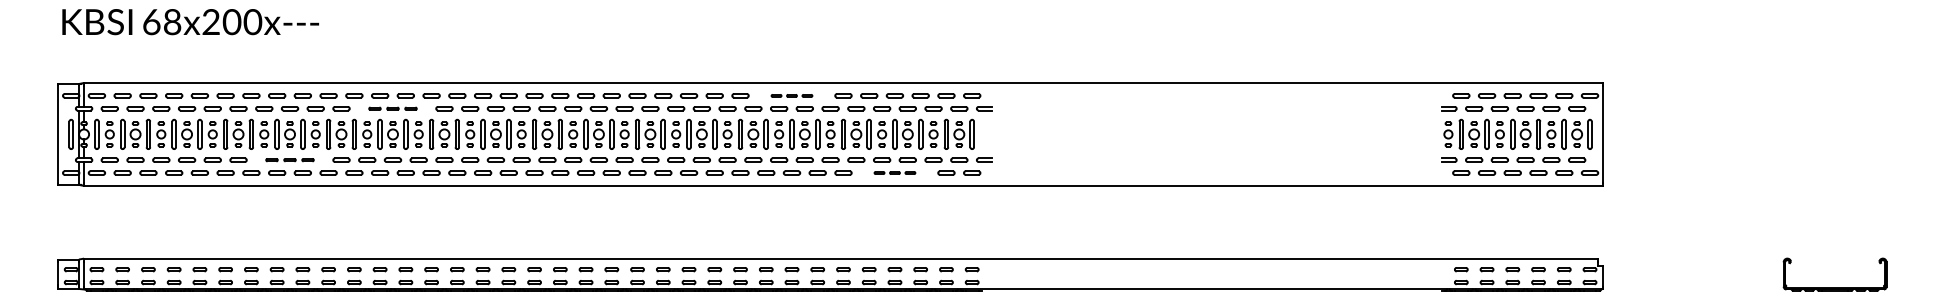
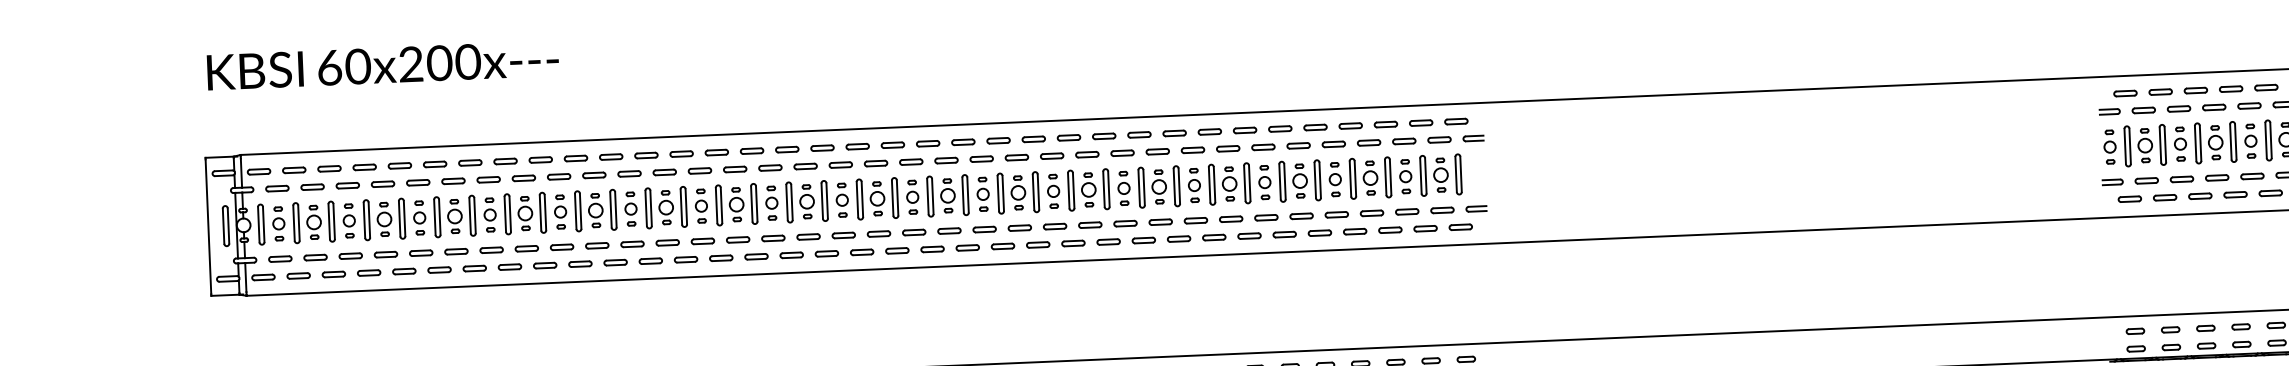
text: (172, 22) -> (358, 67), 68x200x--- -> 60x200x---
part: (791, 95) -> (1209, 131), size x1.67
part: (392, 108) -> (664, 172), size x1.43
part: (289, 159) -> (526, 247), size x1.43
part: (894, 172) -> (1354, 230), size x1.67

